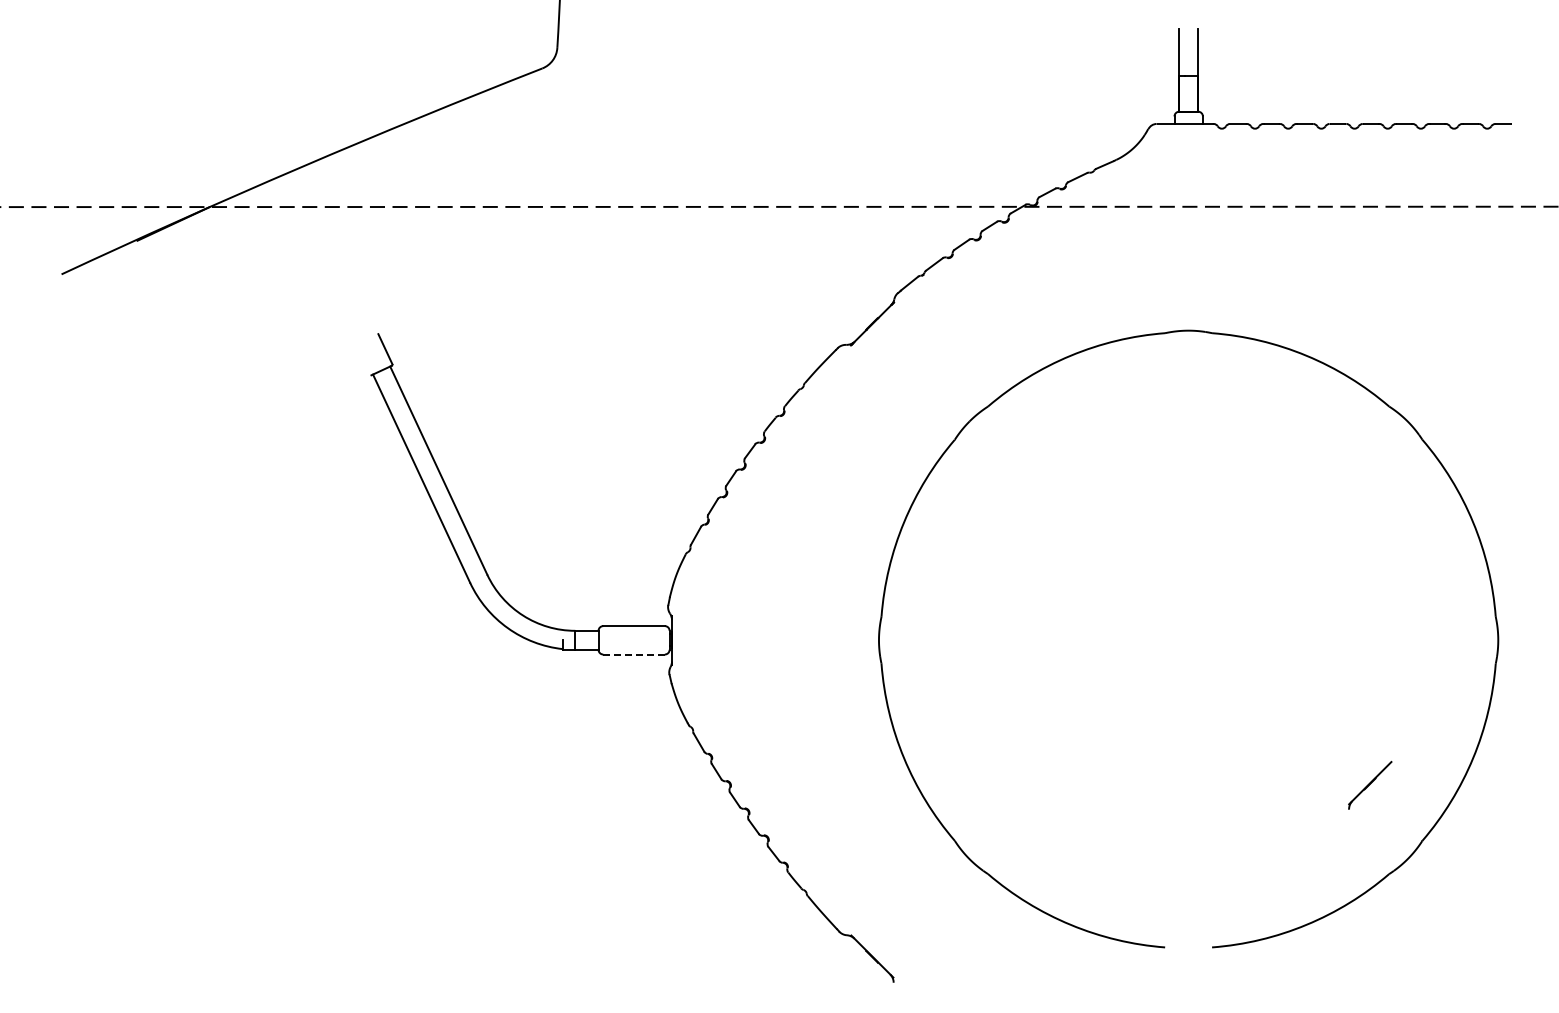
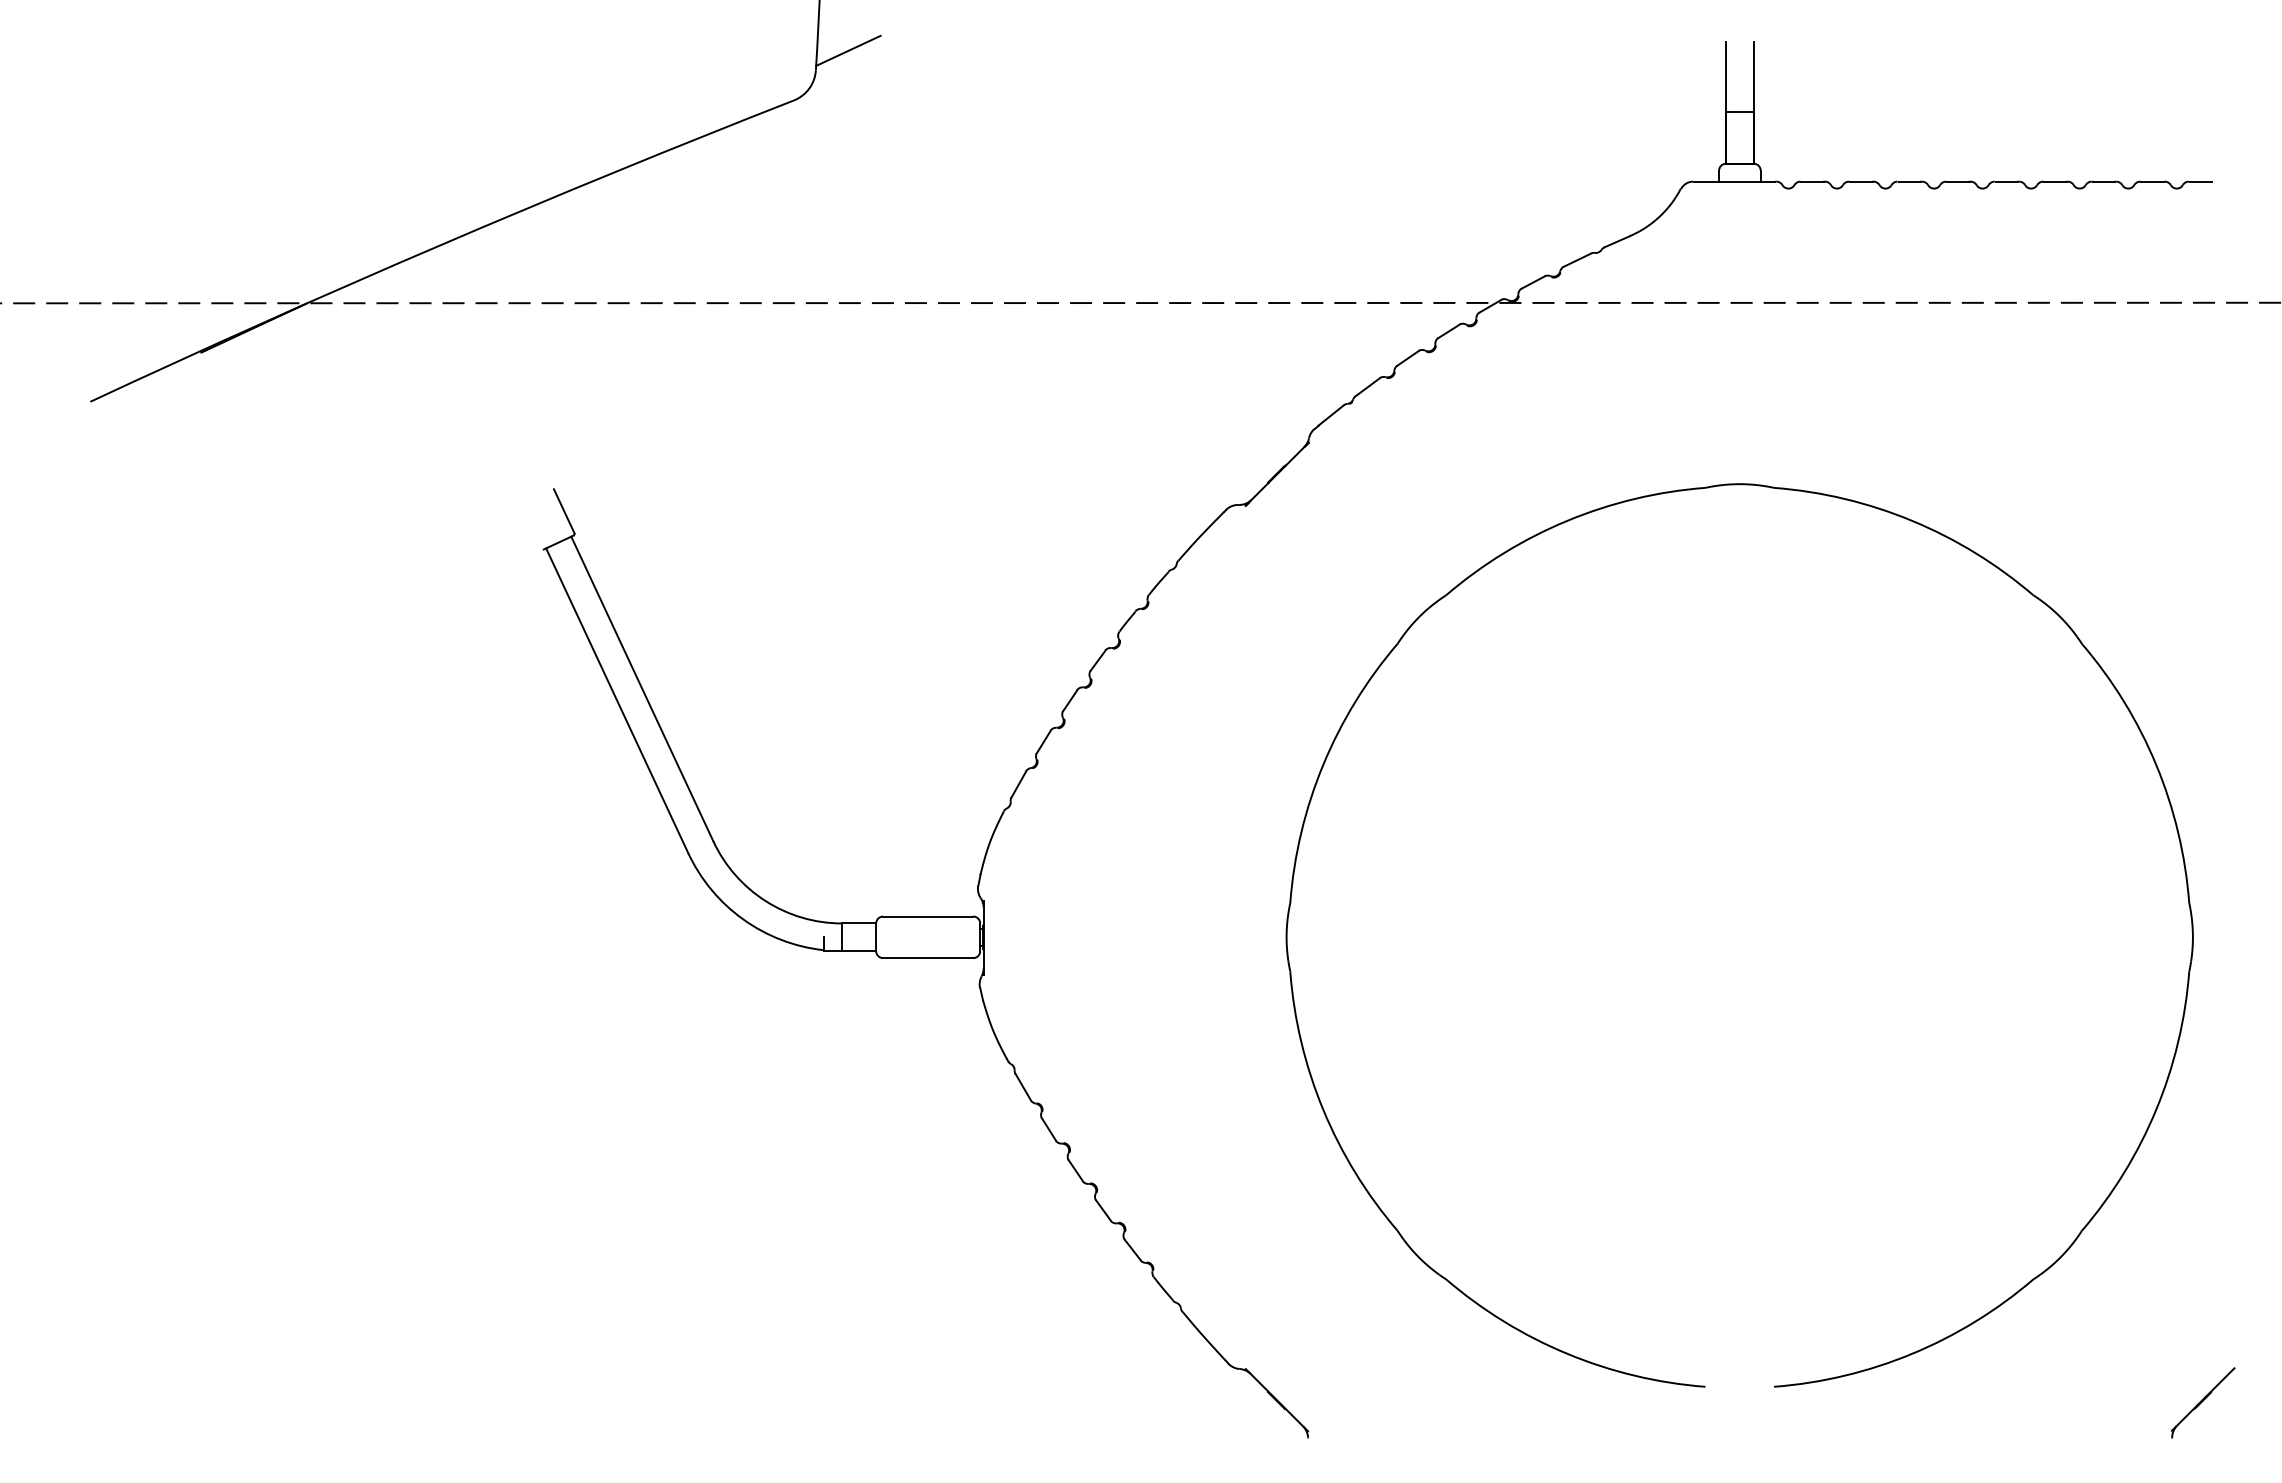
line: (579, 34) -> (848, 50), added
line: (634, 654) -> (928, 958), dashed -> solid
part: (1370, 784) -> (2203, 1401), moved

